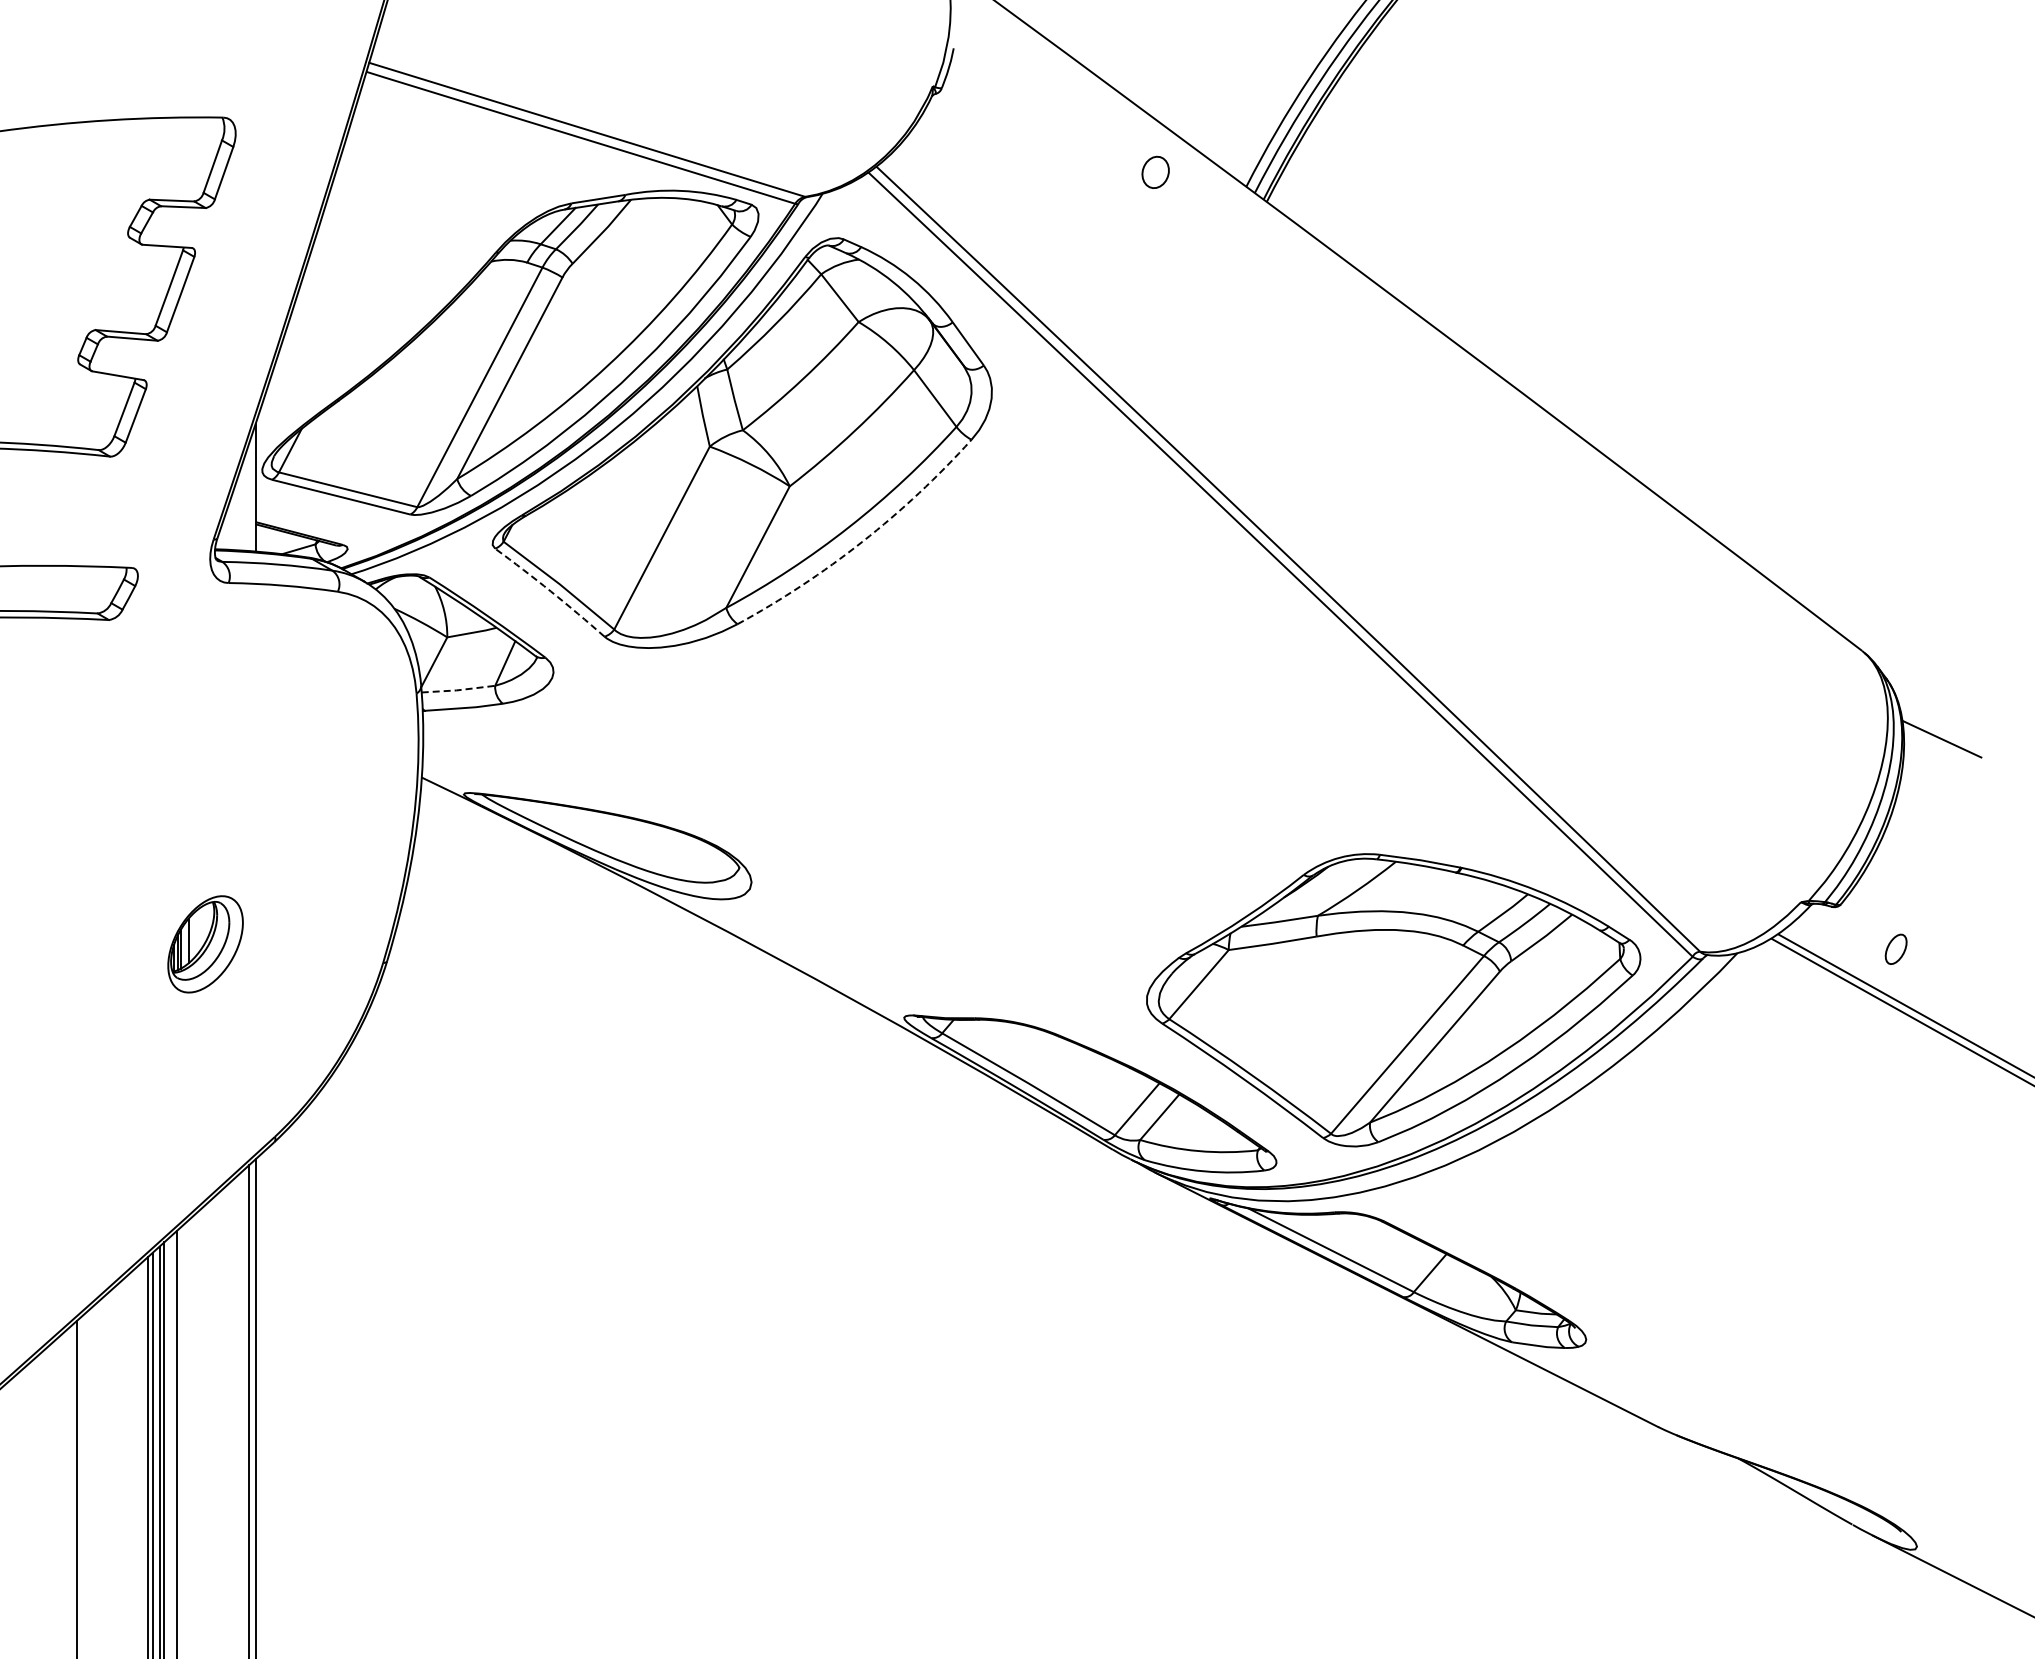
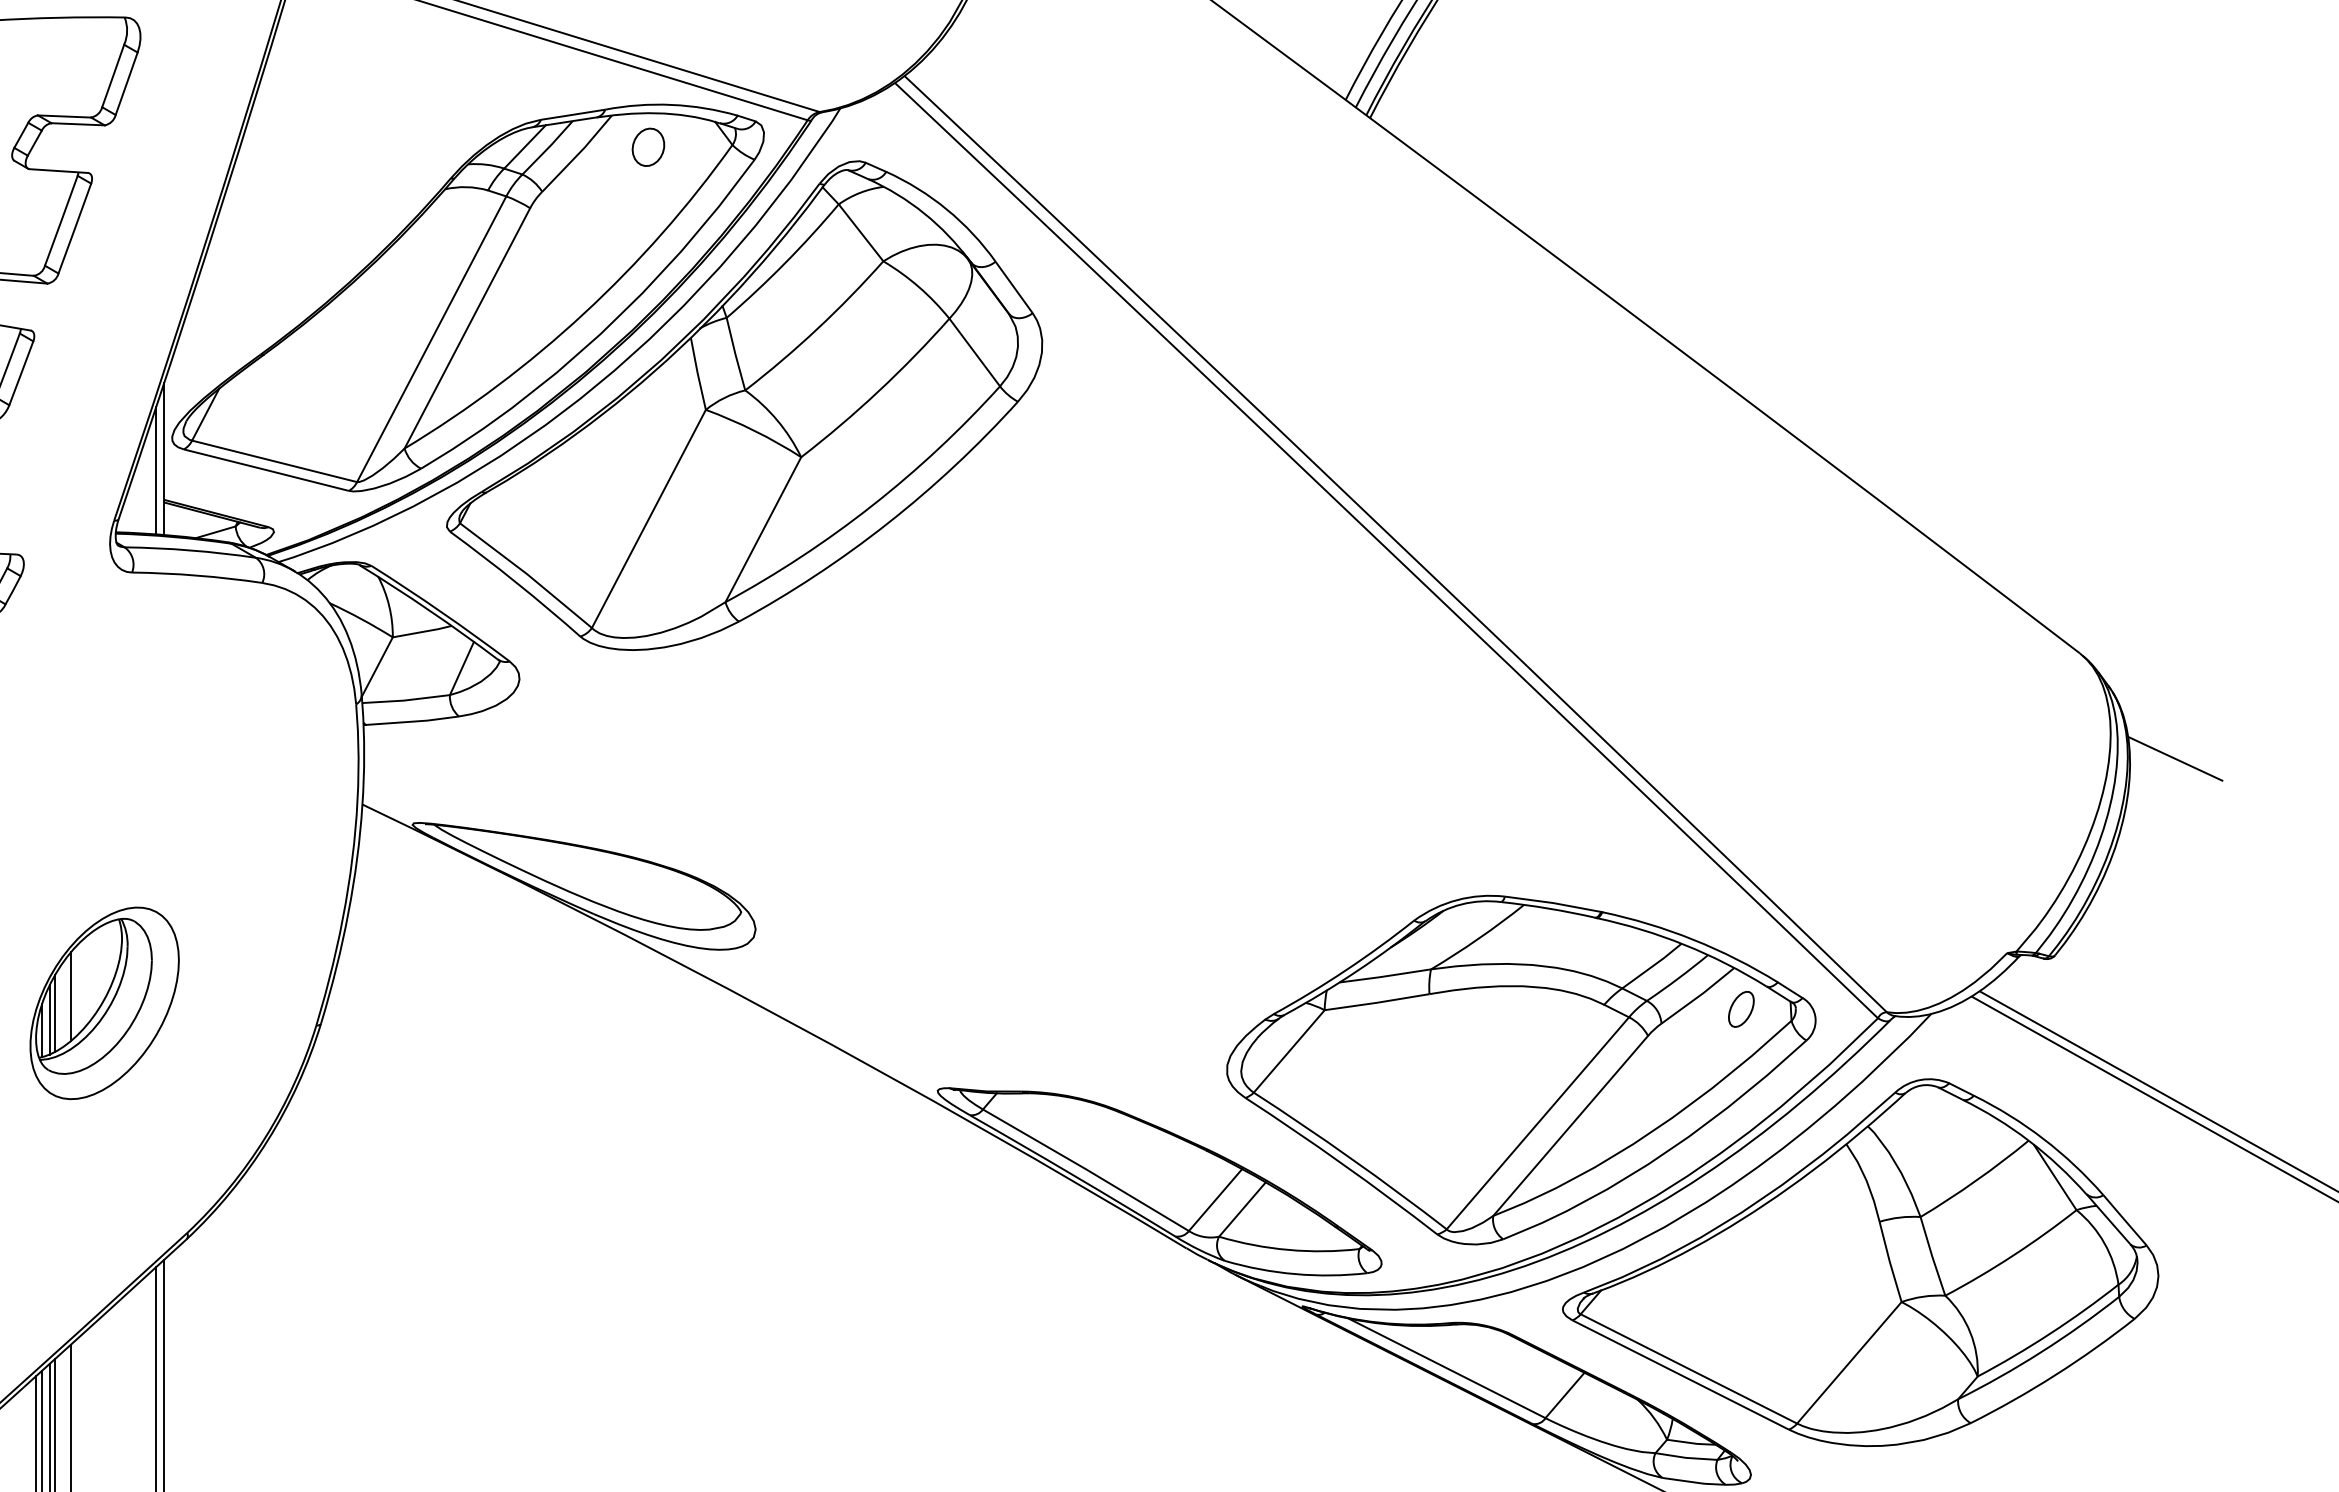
part: (1155, 171) -> (648, 146), moved
line: (248, 497) -> (155, 470), added
arc: (862, 541) -> (887, 523), dashed -> solid
arc: (550, 591) -> (515, 582), dashed -> solid
line: (457, 690) -> (404, 700), dashed -> solid
part: (205, 944) -> (104, 1003), size x1.67
part: (1895, 948) -> (1740, 1008), moved
part: (1677, 1161) -> (1859, 1262), added

